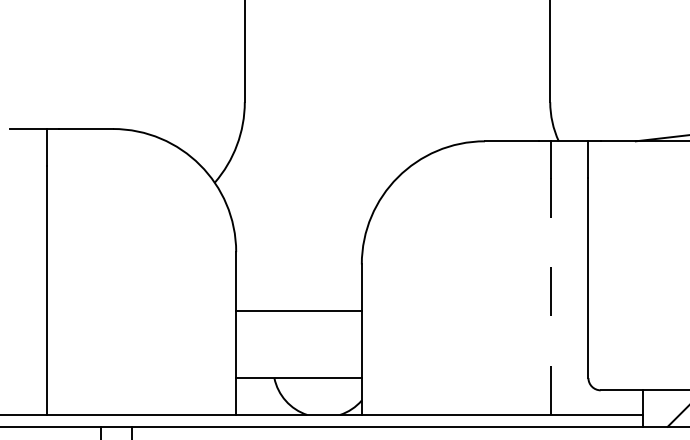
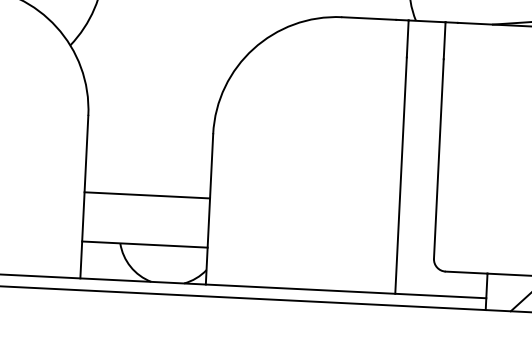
line: (551, 296) -> (401, 175), dashed -> solid
line: (298, 310) -> (146, 195), moved

